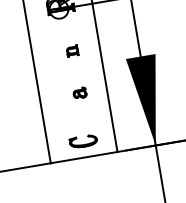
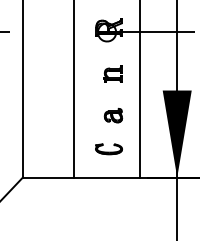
part: (71, 50) -> (112, 73), size x1.67
part: (79, 93) -> (113, 115), size x1.43
part: (82, 141) -> (108, 149), moved

